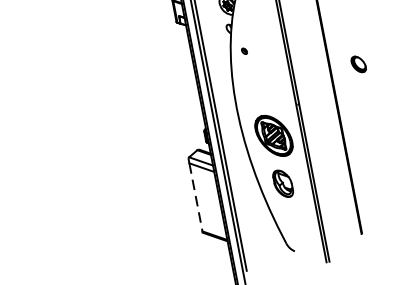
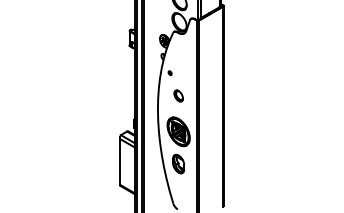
part: (358, 63) -> (178, 95), moved
line: (196, 198) -> (120, 162), dashed -> solid

